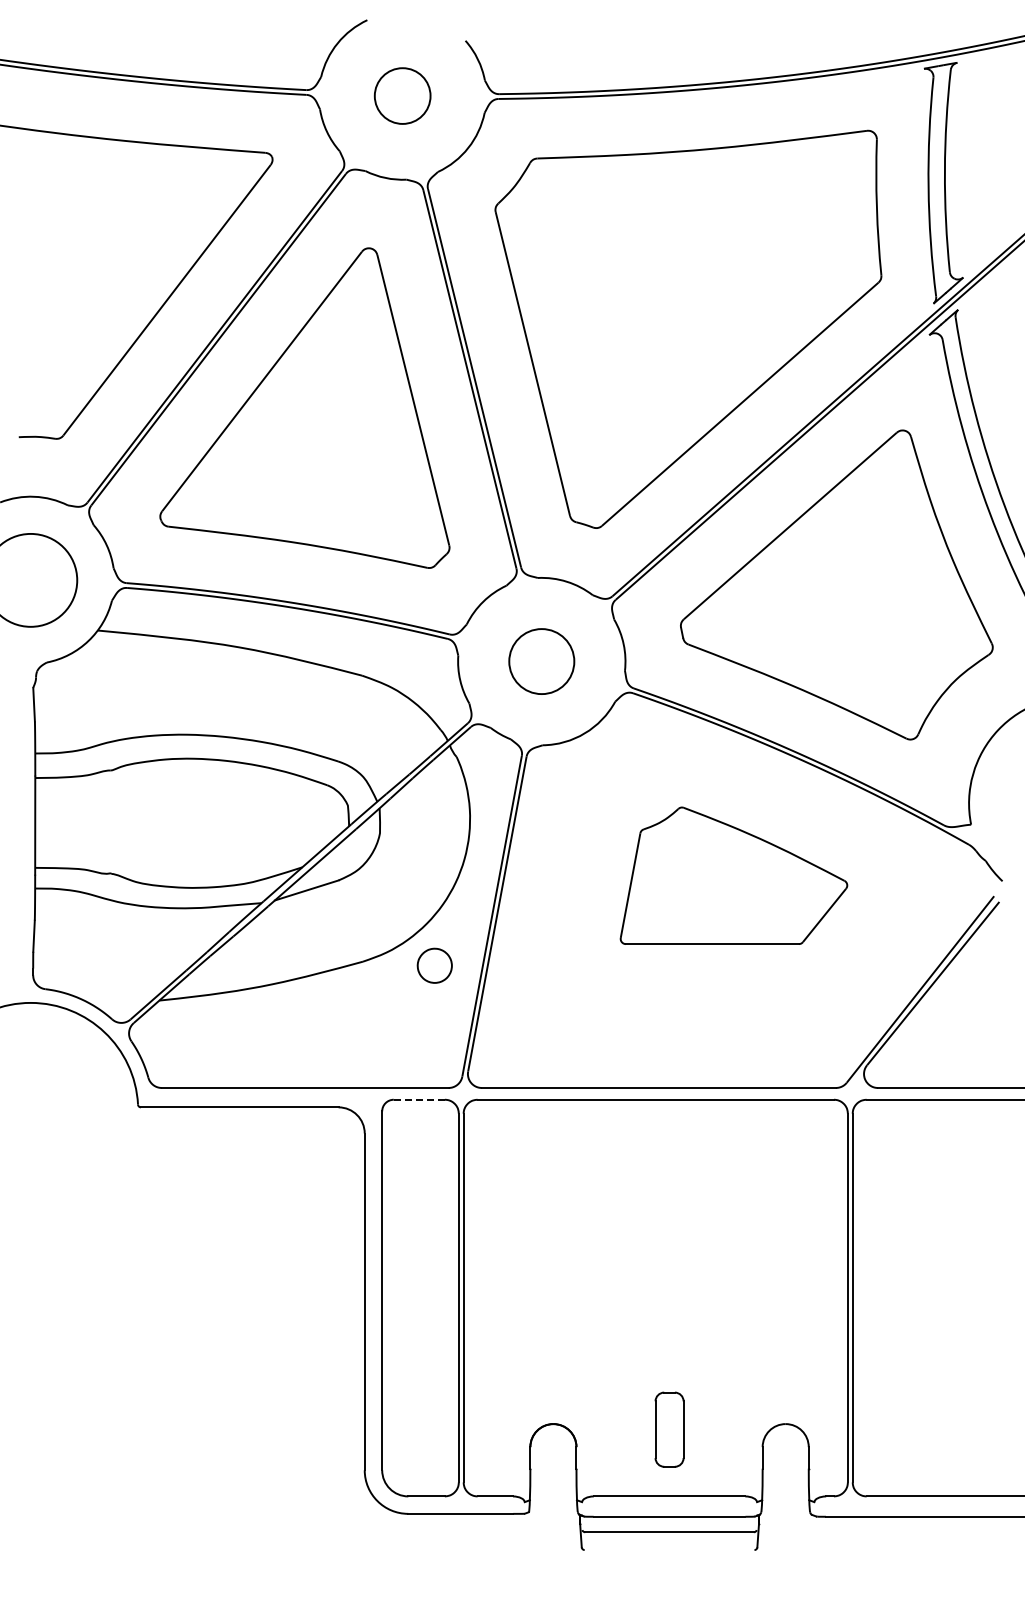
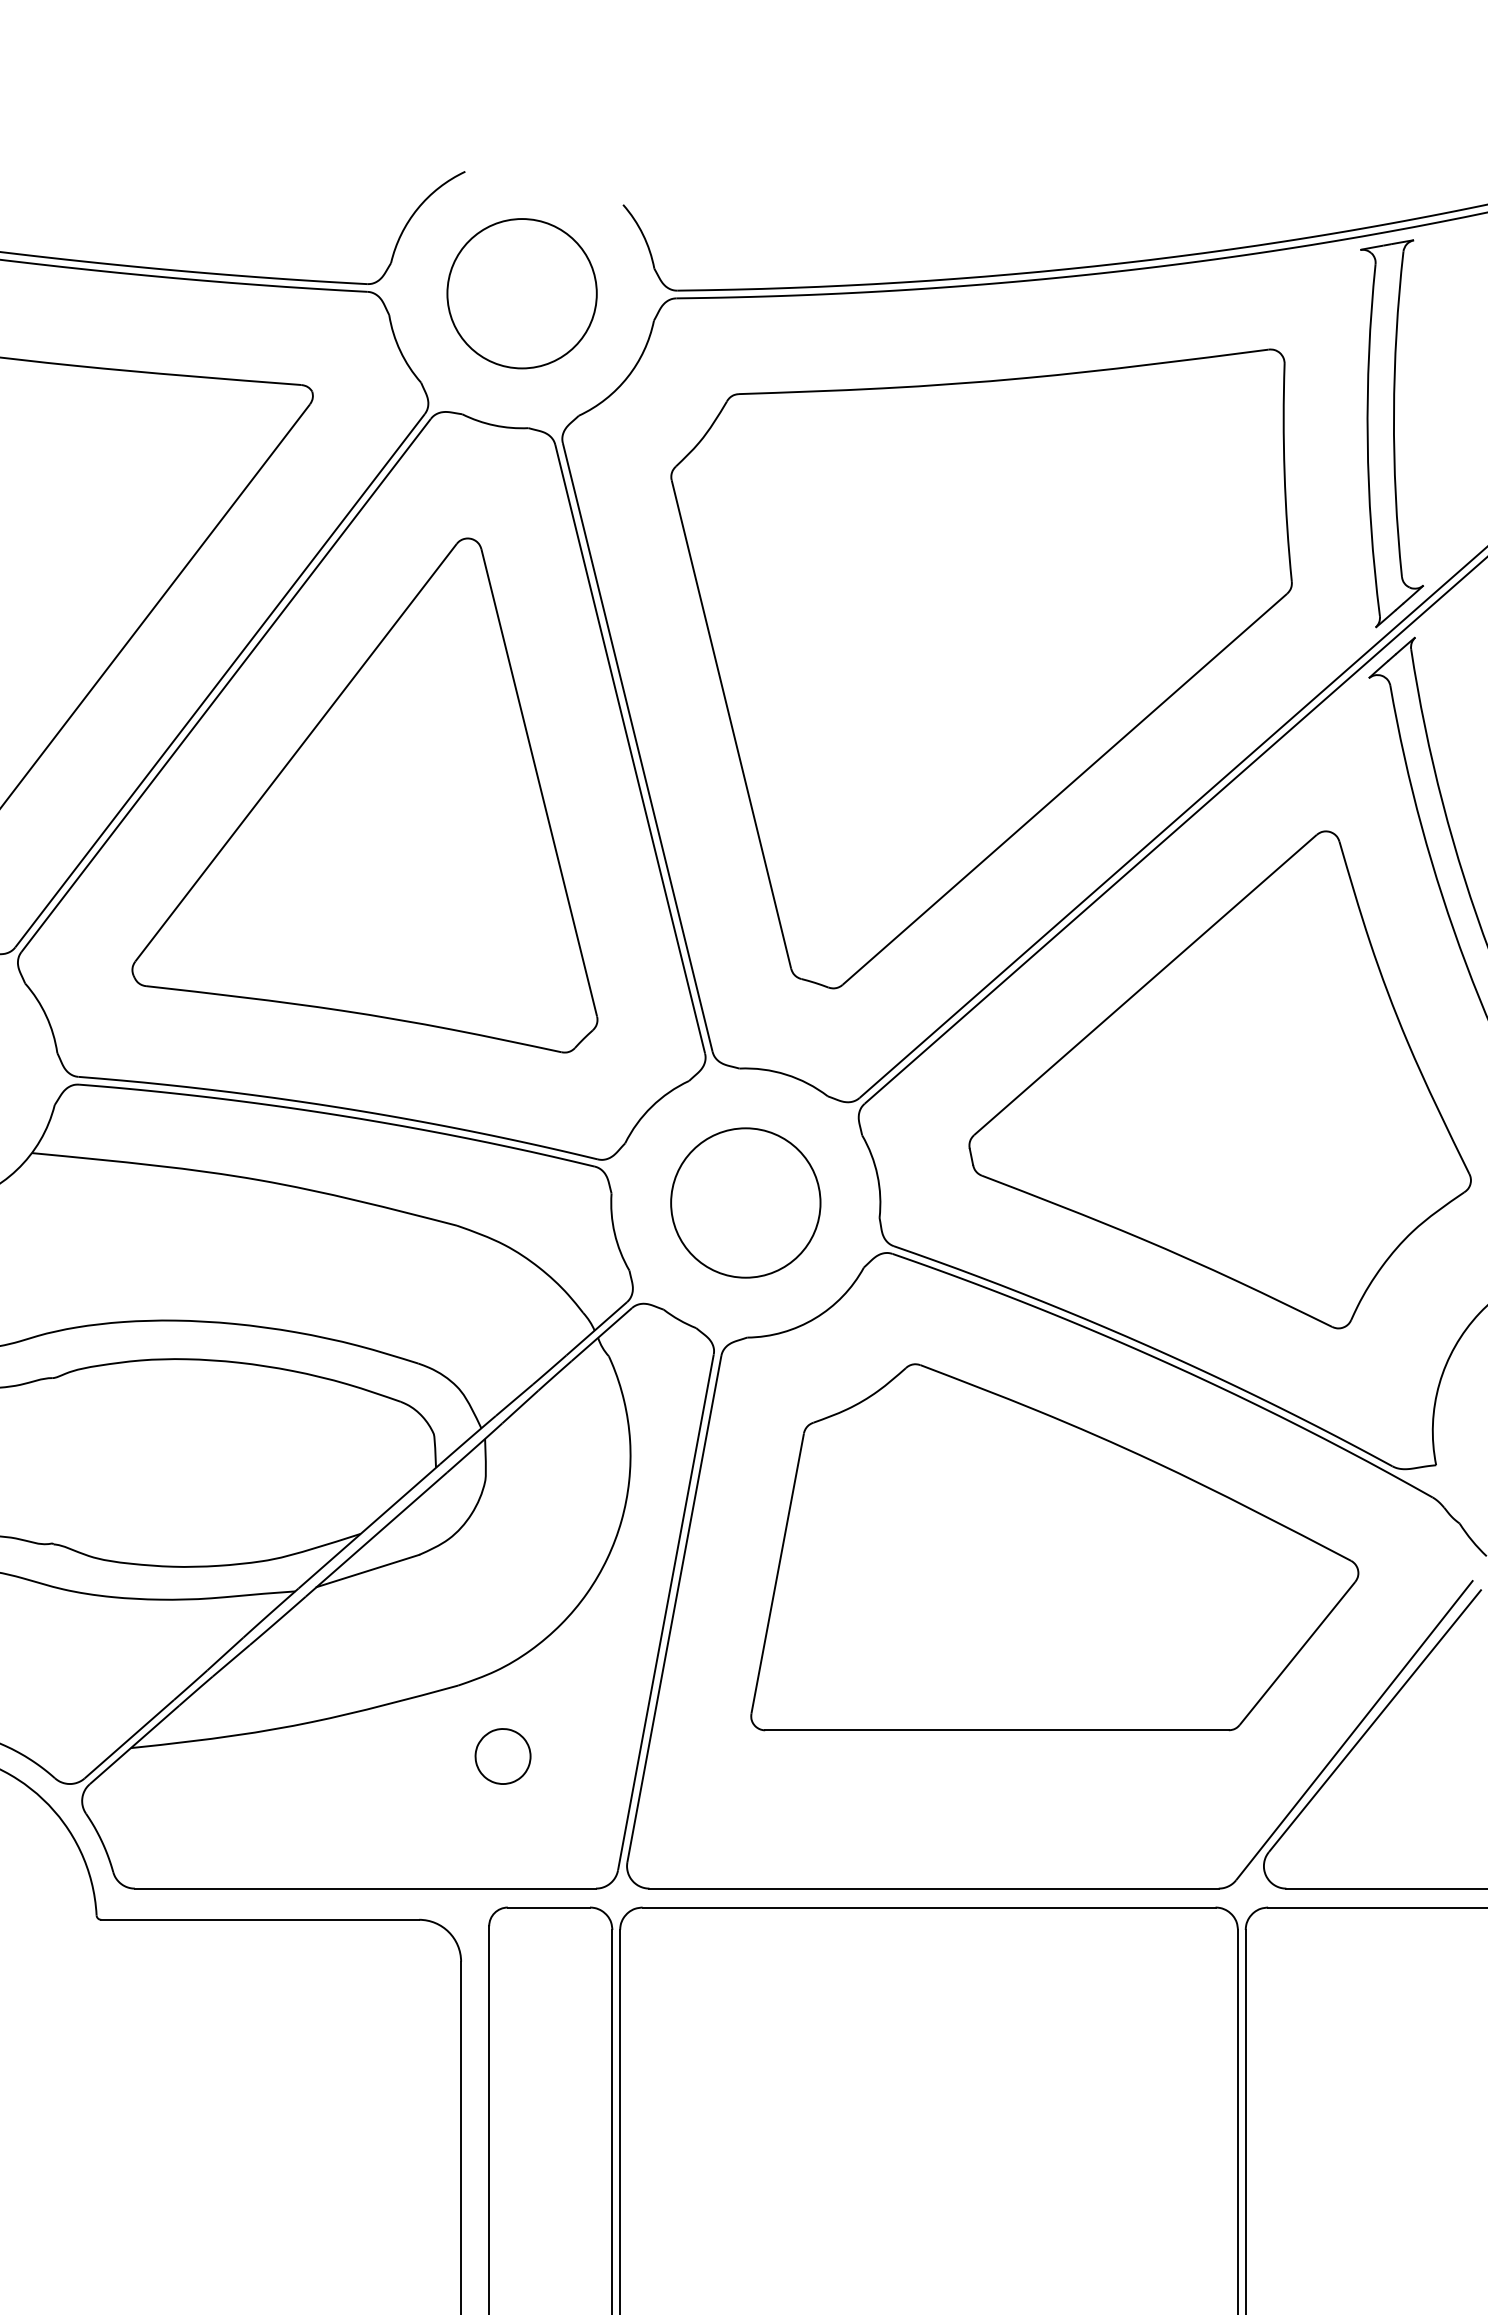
circle: (402, 95) -> (521, 292), size x1.67
circle: (541, 661) -> (745, 1202), size x1.43
part: (733, 875) -> (1054, 1546), size x1.67
part: (434, 965) -> (502, 1755), moved
line: (419, 1099) -> (549, 1907), dashed -> solid

